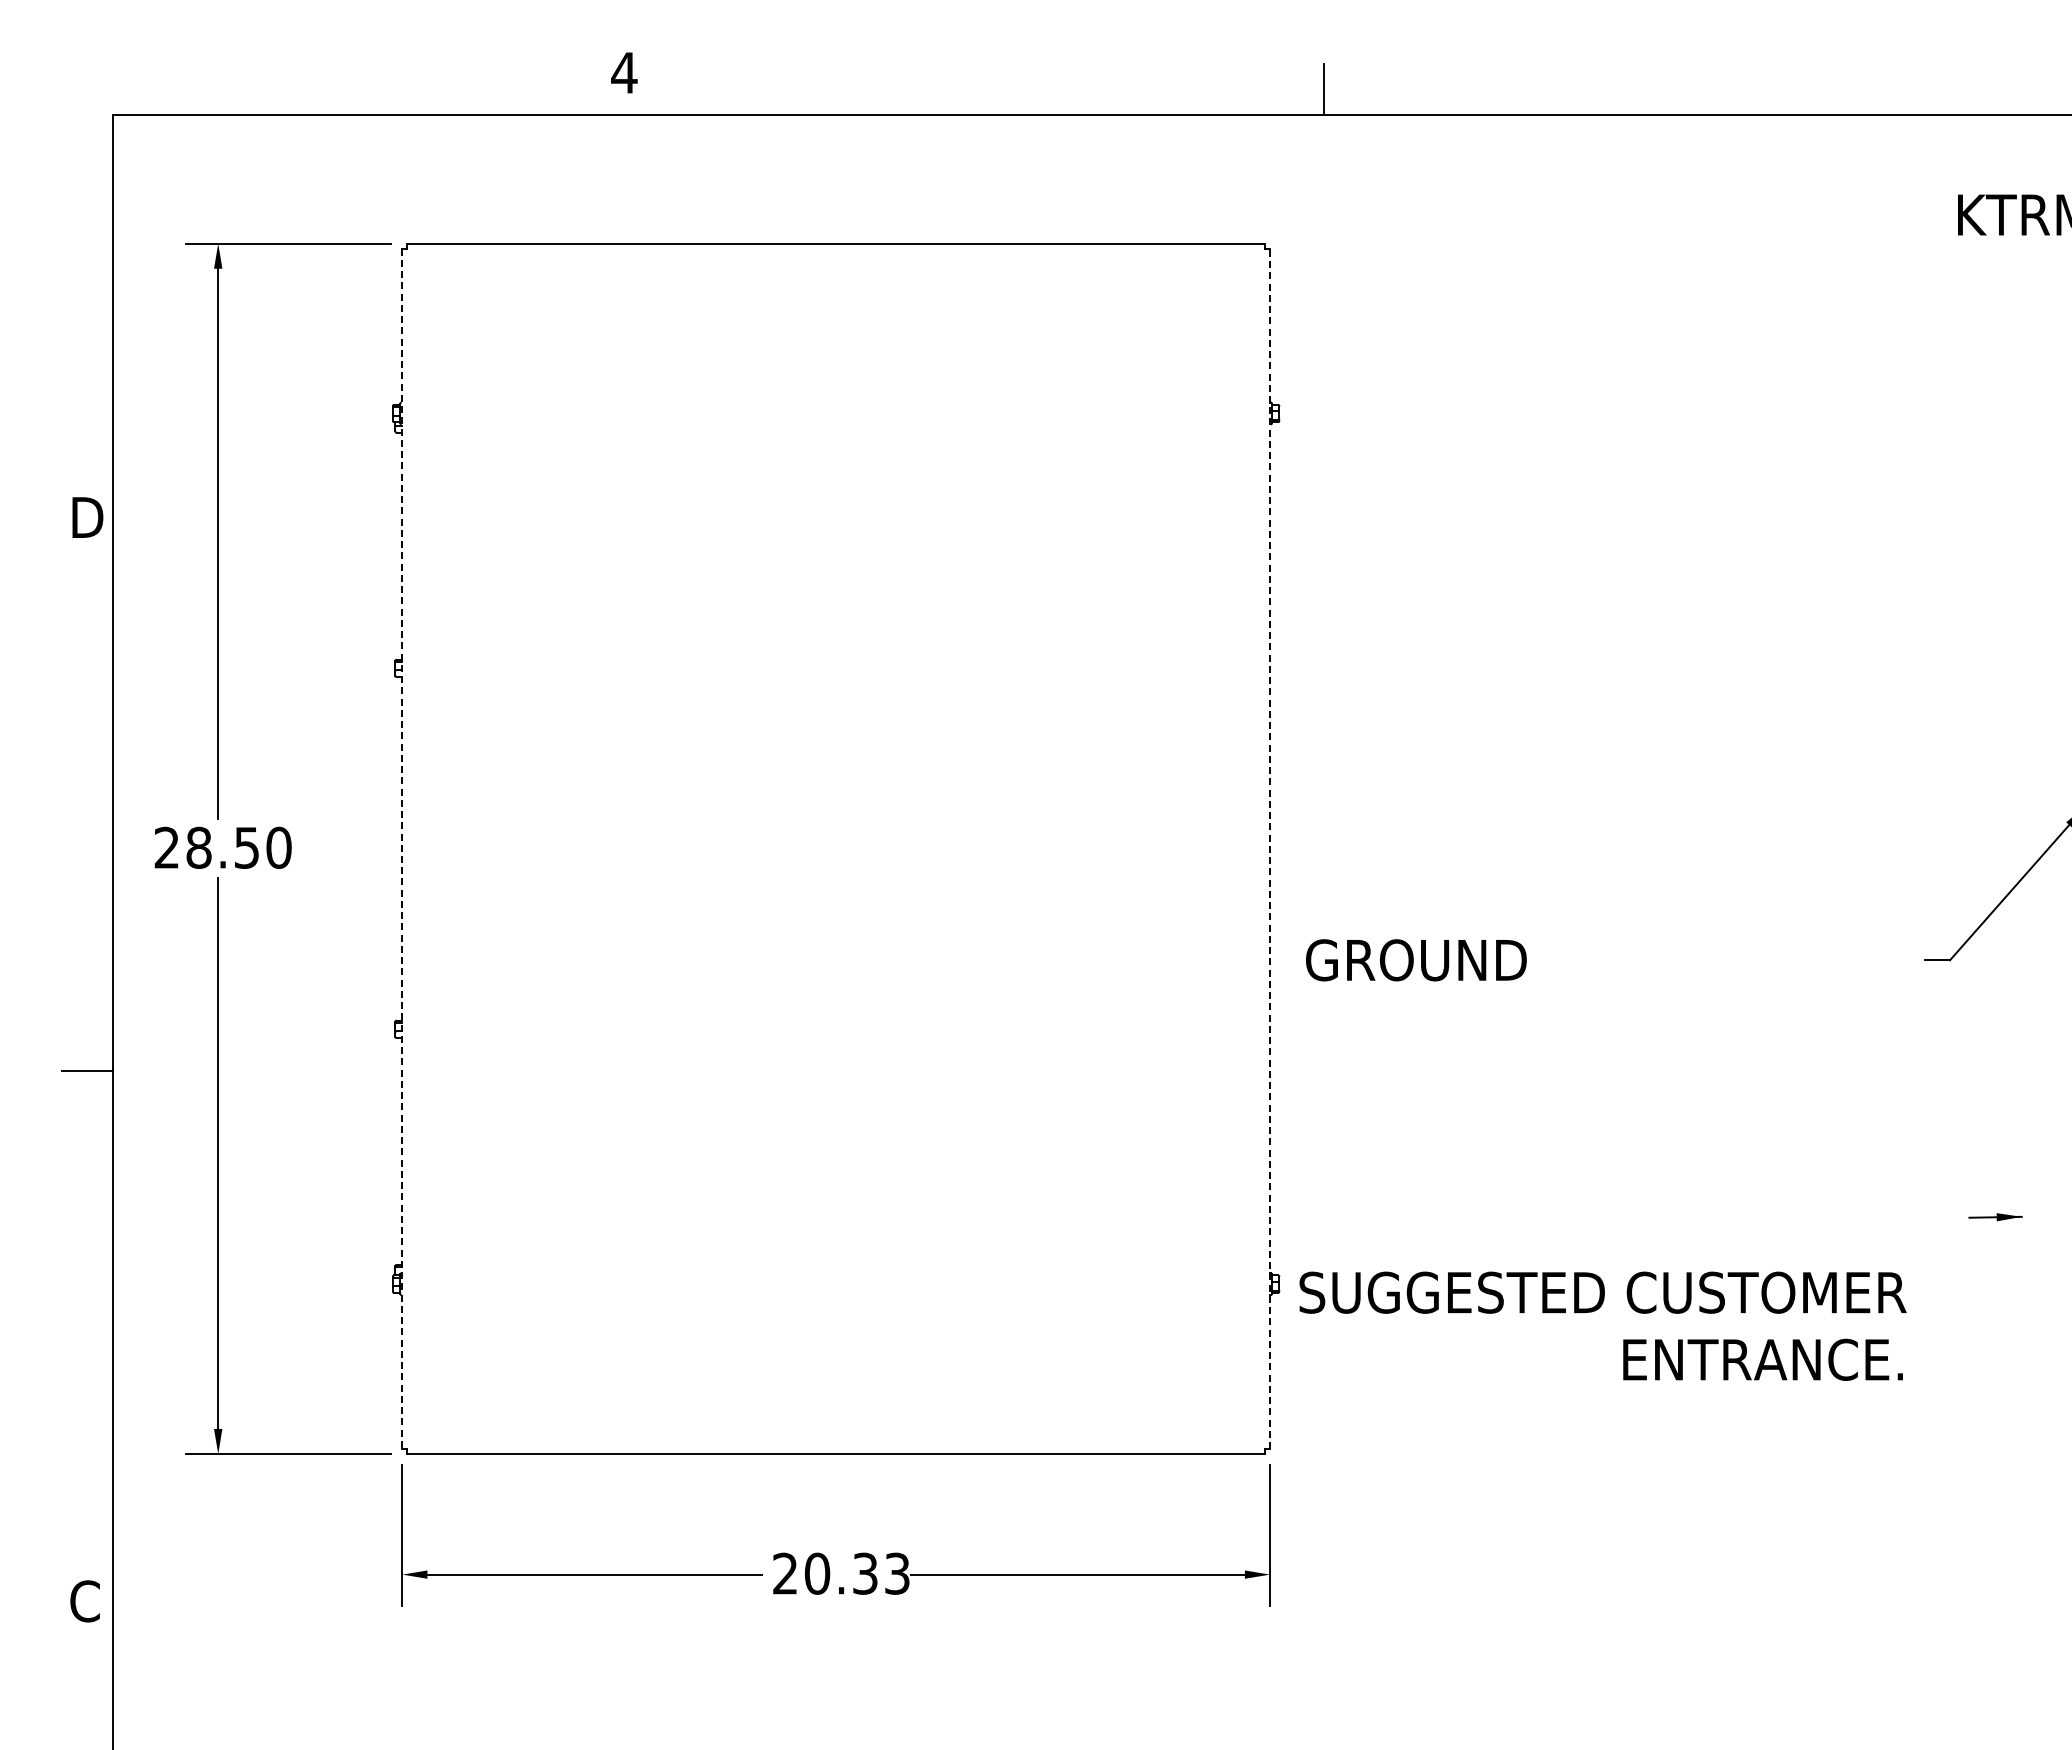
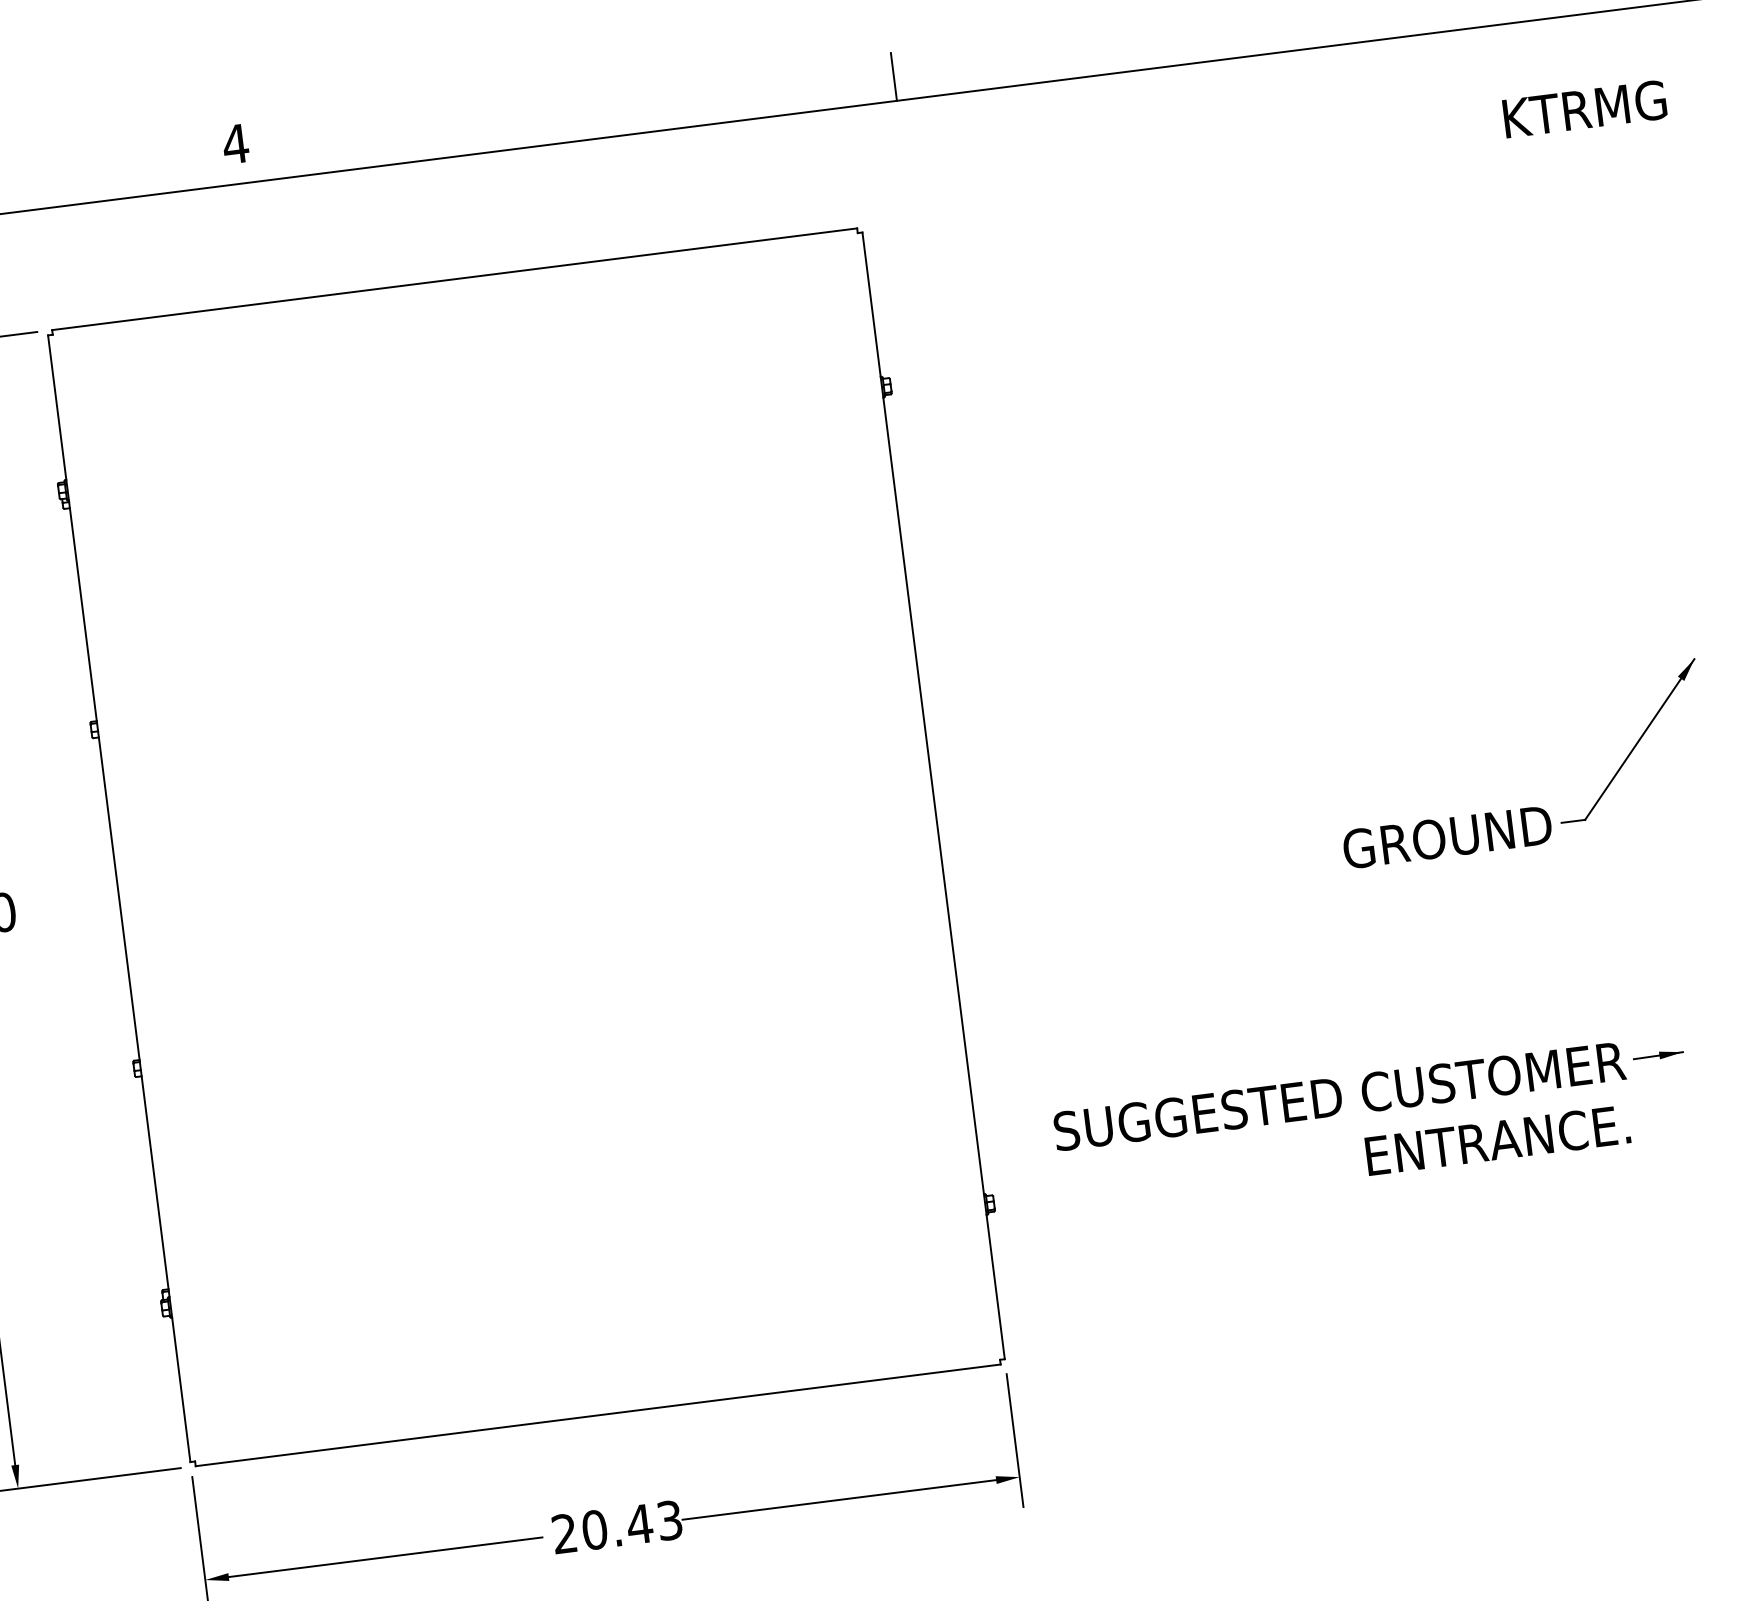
line: (1269, 848) -> (933, 795), dashed -> solid
line: (402, 849) -> (119, 899), dashed -> solid
text: (1416, 960) -> (1447, 837), moved
text: (1602, 1325) -> (1343, 1127), moved
text: (865, 1573) -> (639, 1524), 20.33 -> 20.43

